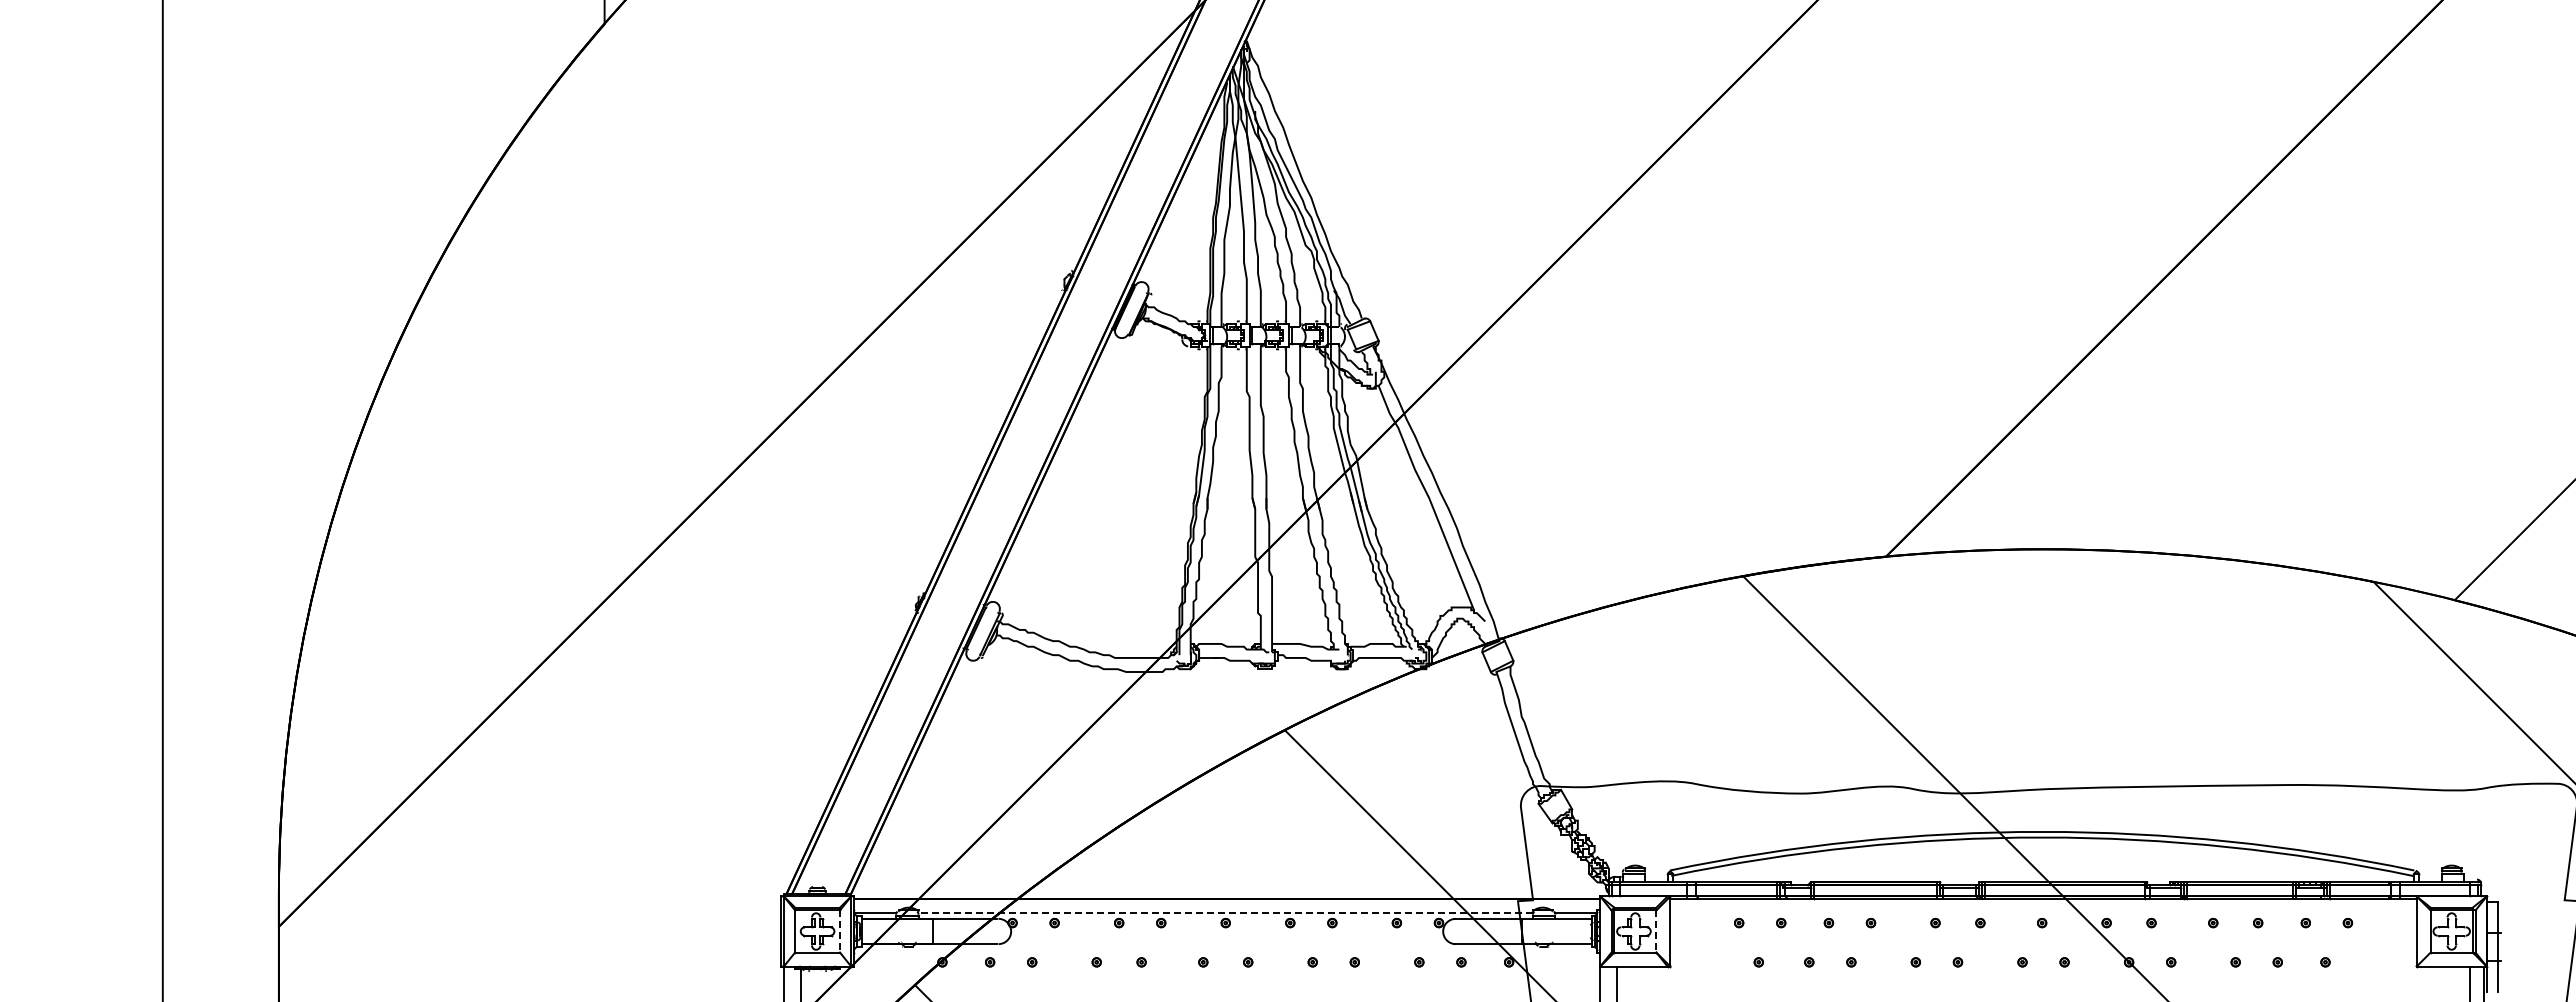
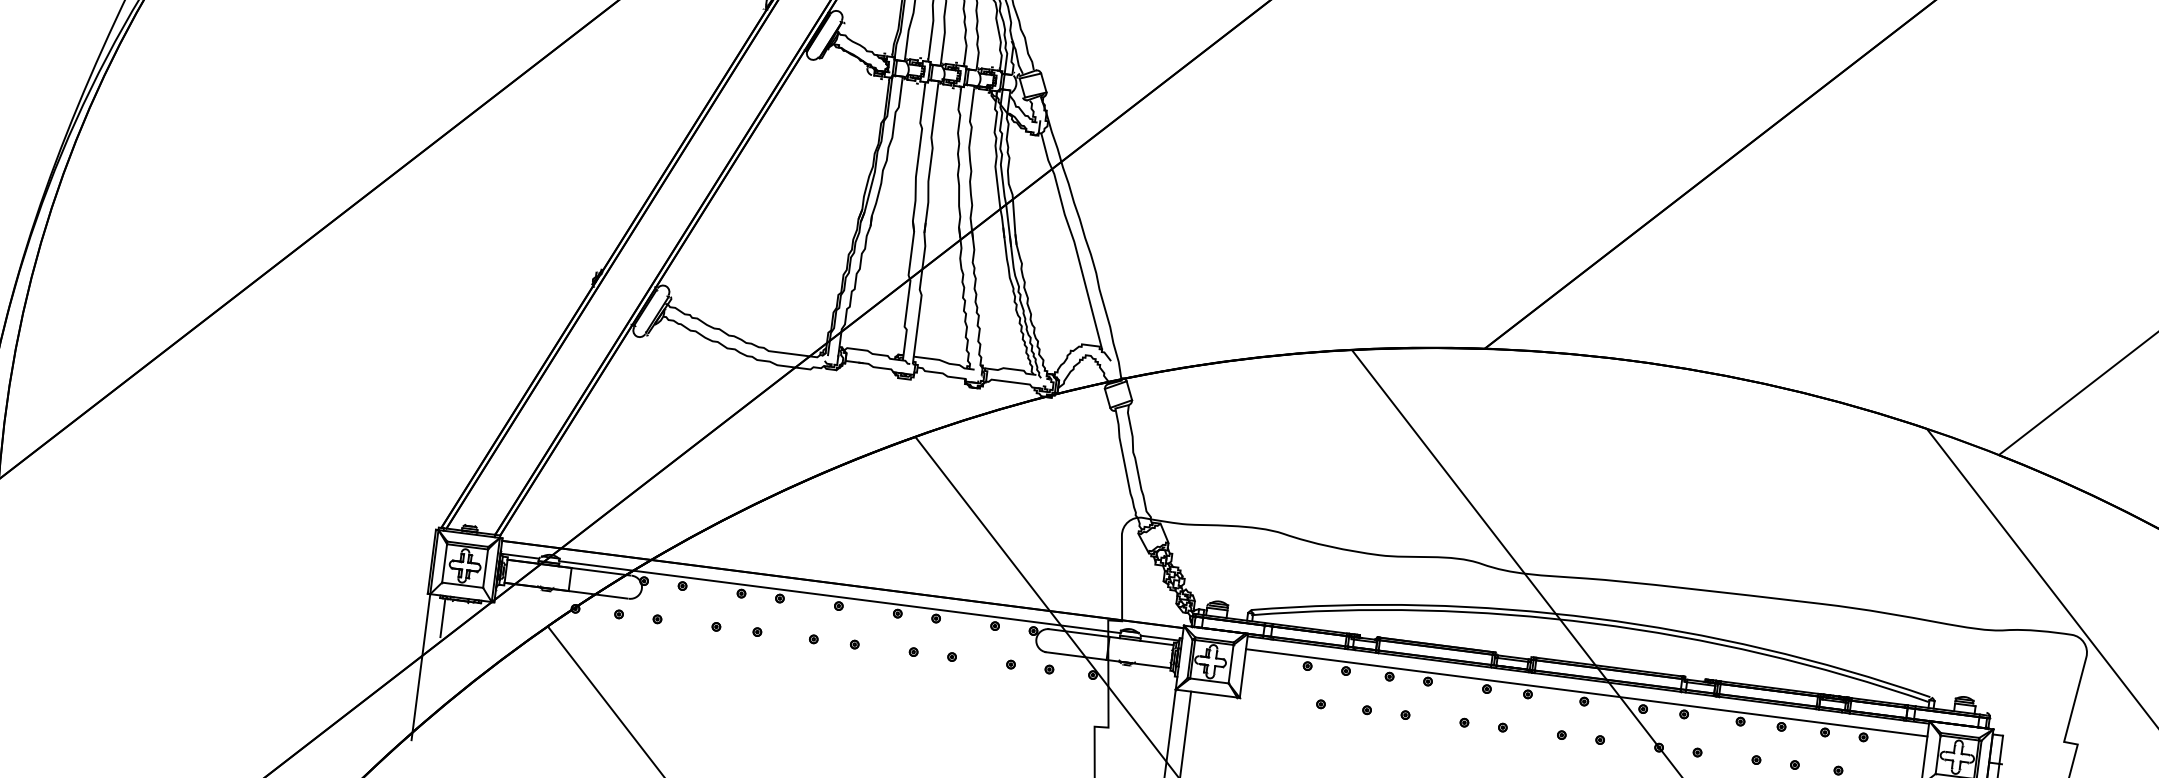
line: (1225, 913) -> (839, 597), dashed -> solid
line: (2043, 913) -> (1586, 693), added
line: (840, 931) -> (486, 568), dashed -> solid
line: (1656, 931) -> (1231, 664), dashed -> solid

